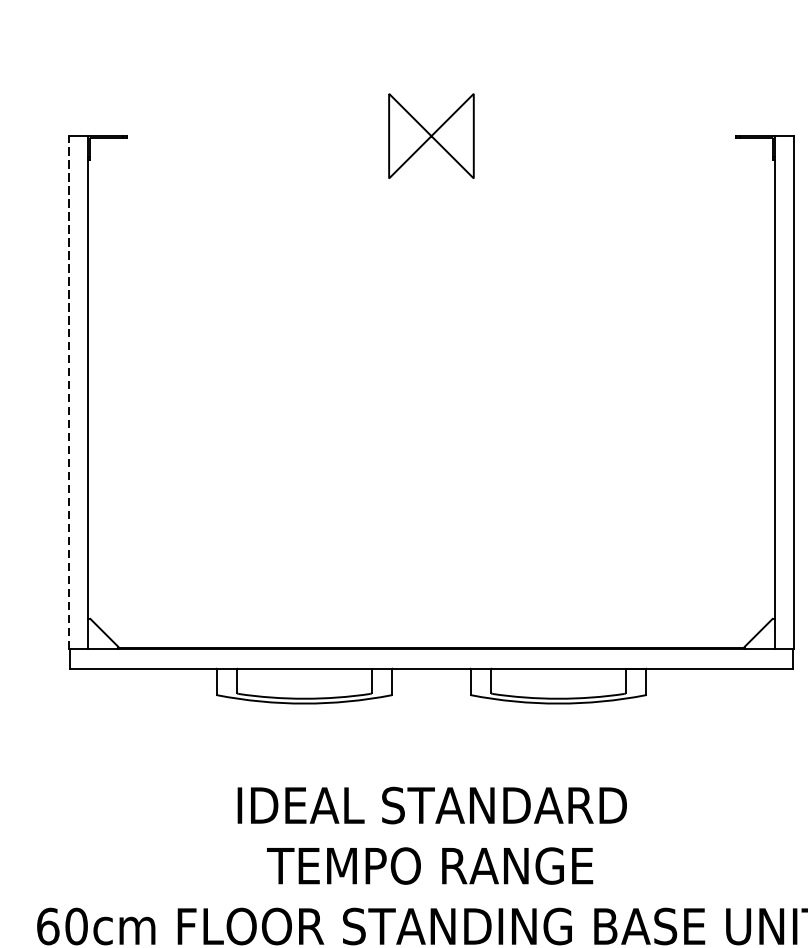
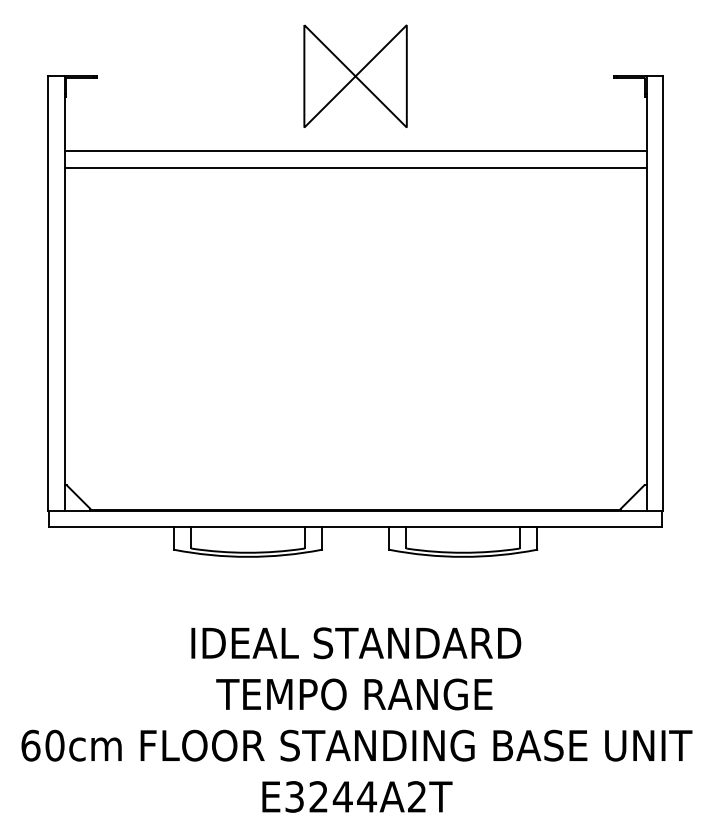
part: (431, 135) -> (355, 75), size x1.43
line: (431, 225) -> (355, 151), added
line: (431, 243) -> (355, 167), added
line: (68, 392) -> (48, 293), dashed -> solid

